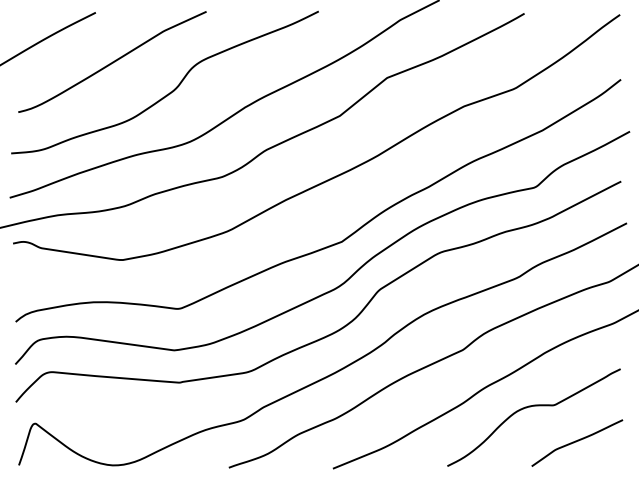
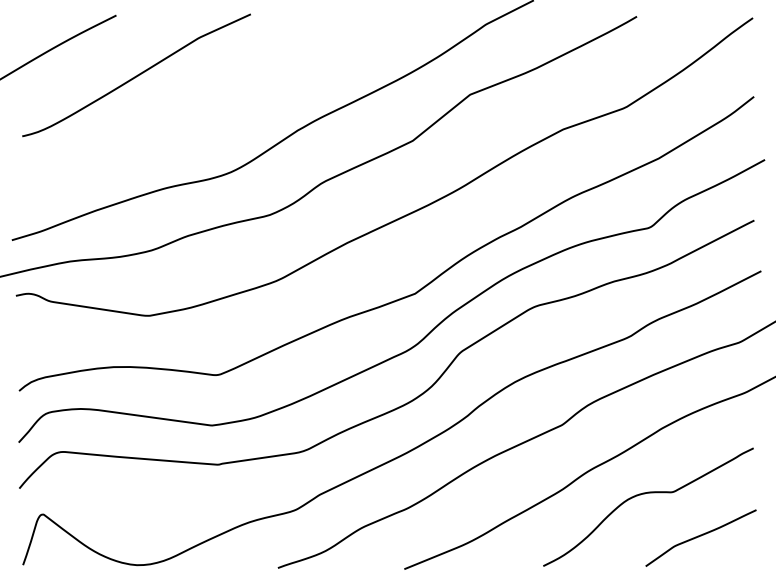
curve: (170, 91) -> (207, 111), removed

